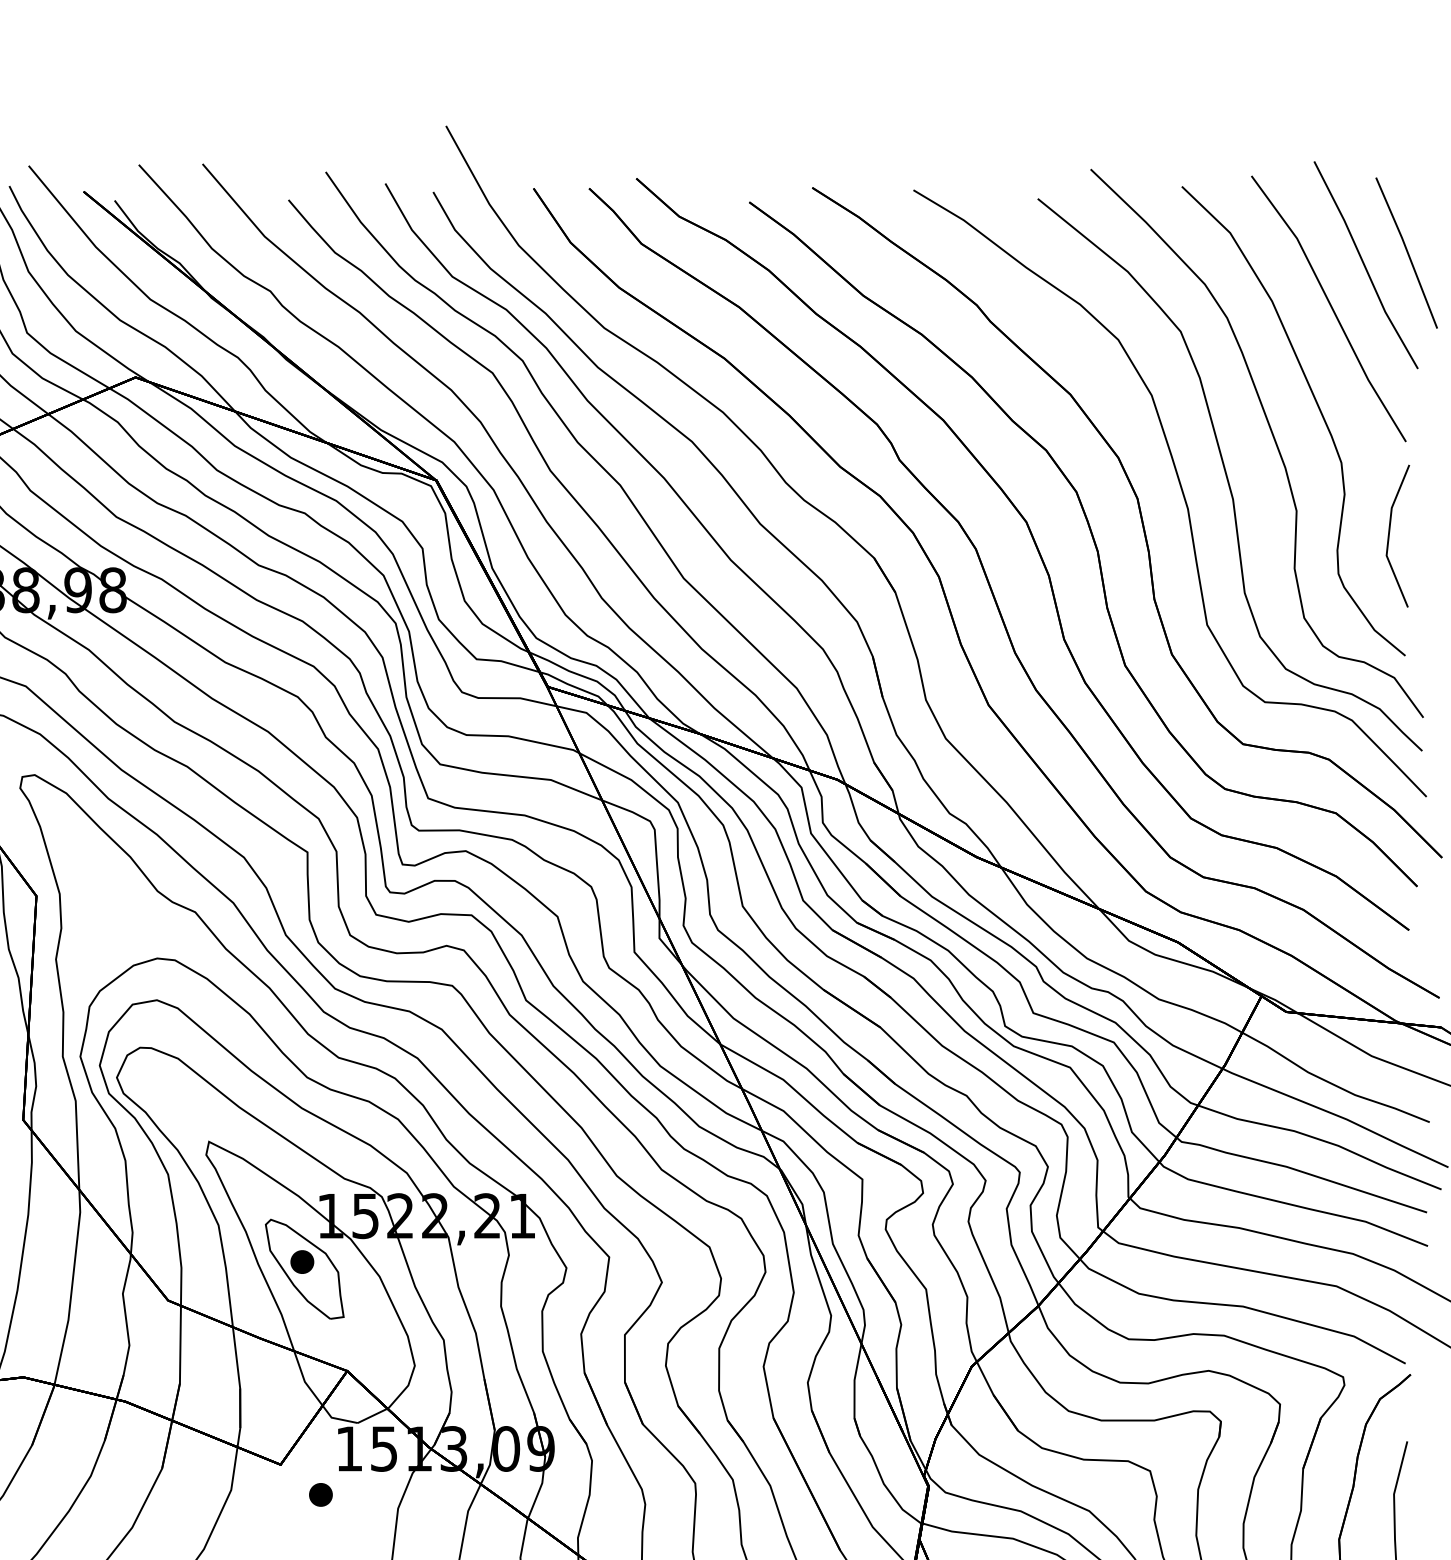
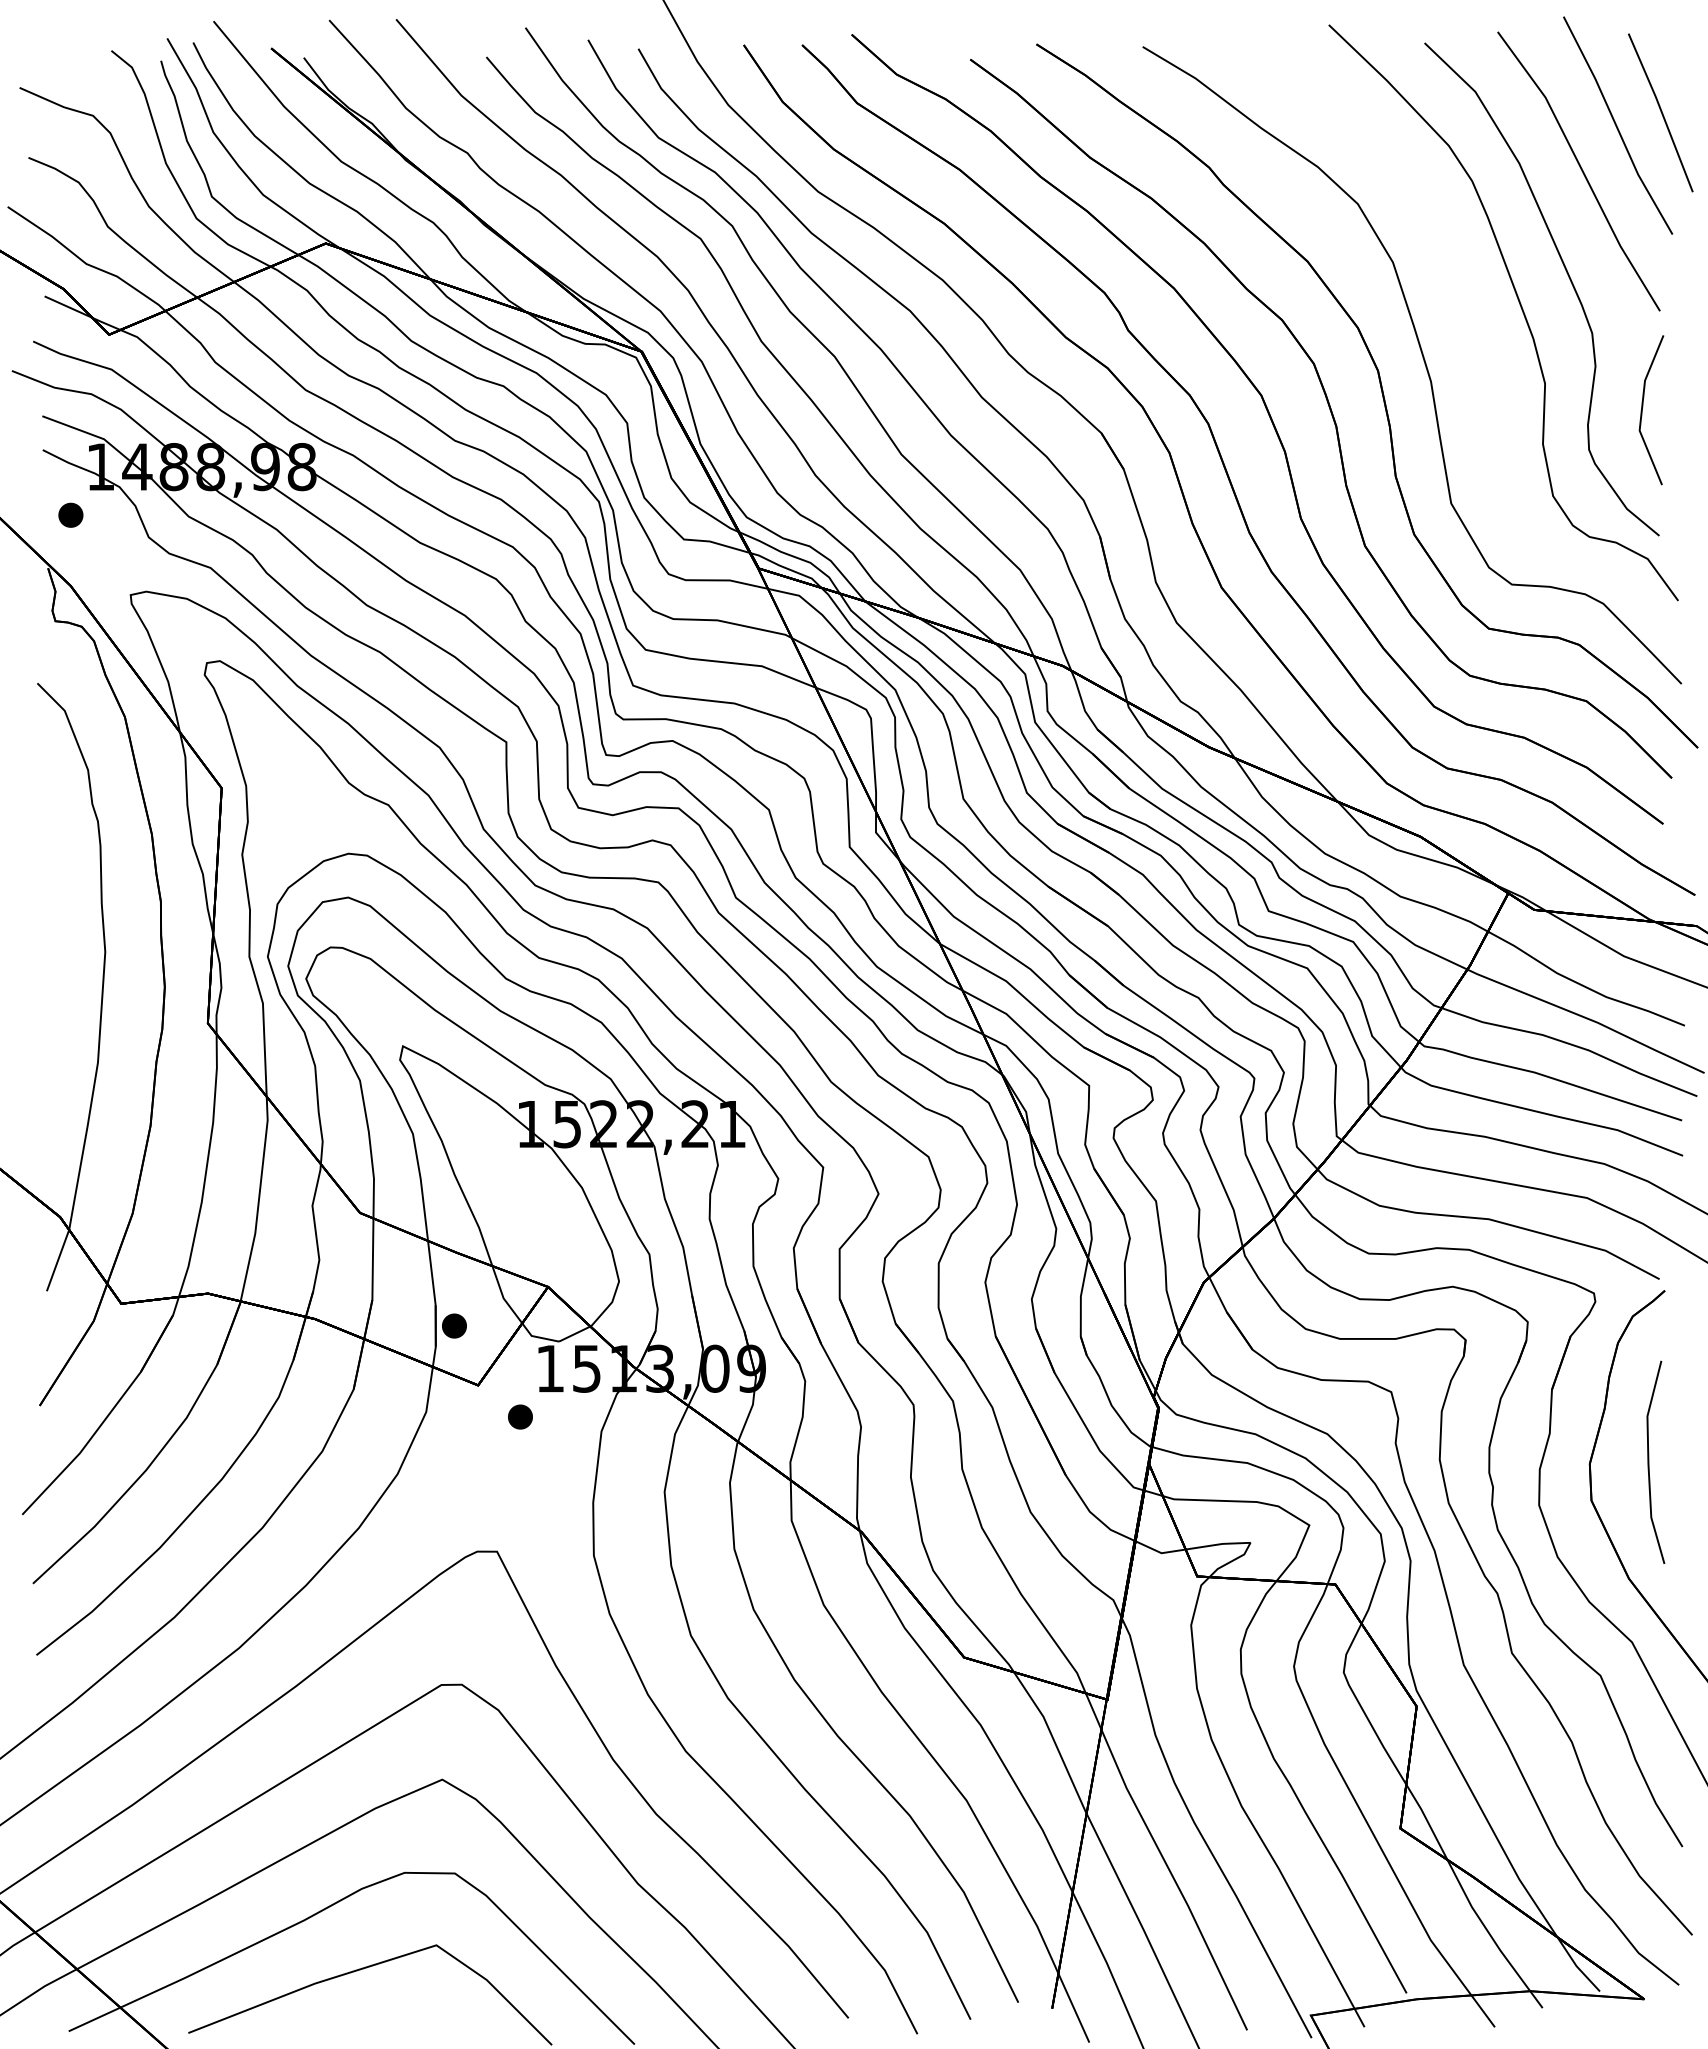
part: (1230, 474) -> (1475, 345), removed
part: (304, 1268) -> (503, 1179), removed
part: (258, 1407) -> (454, 1325), added

